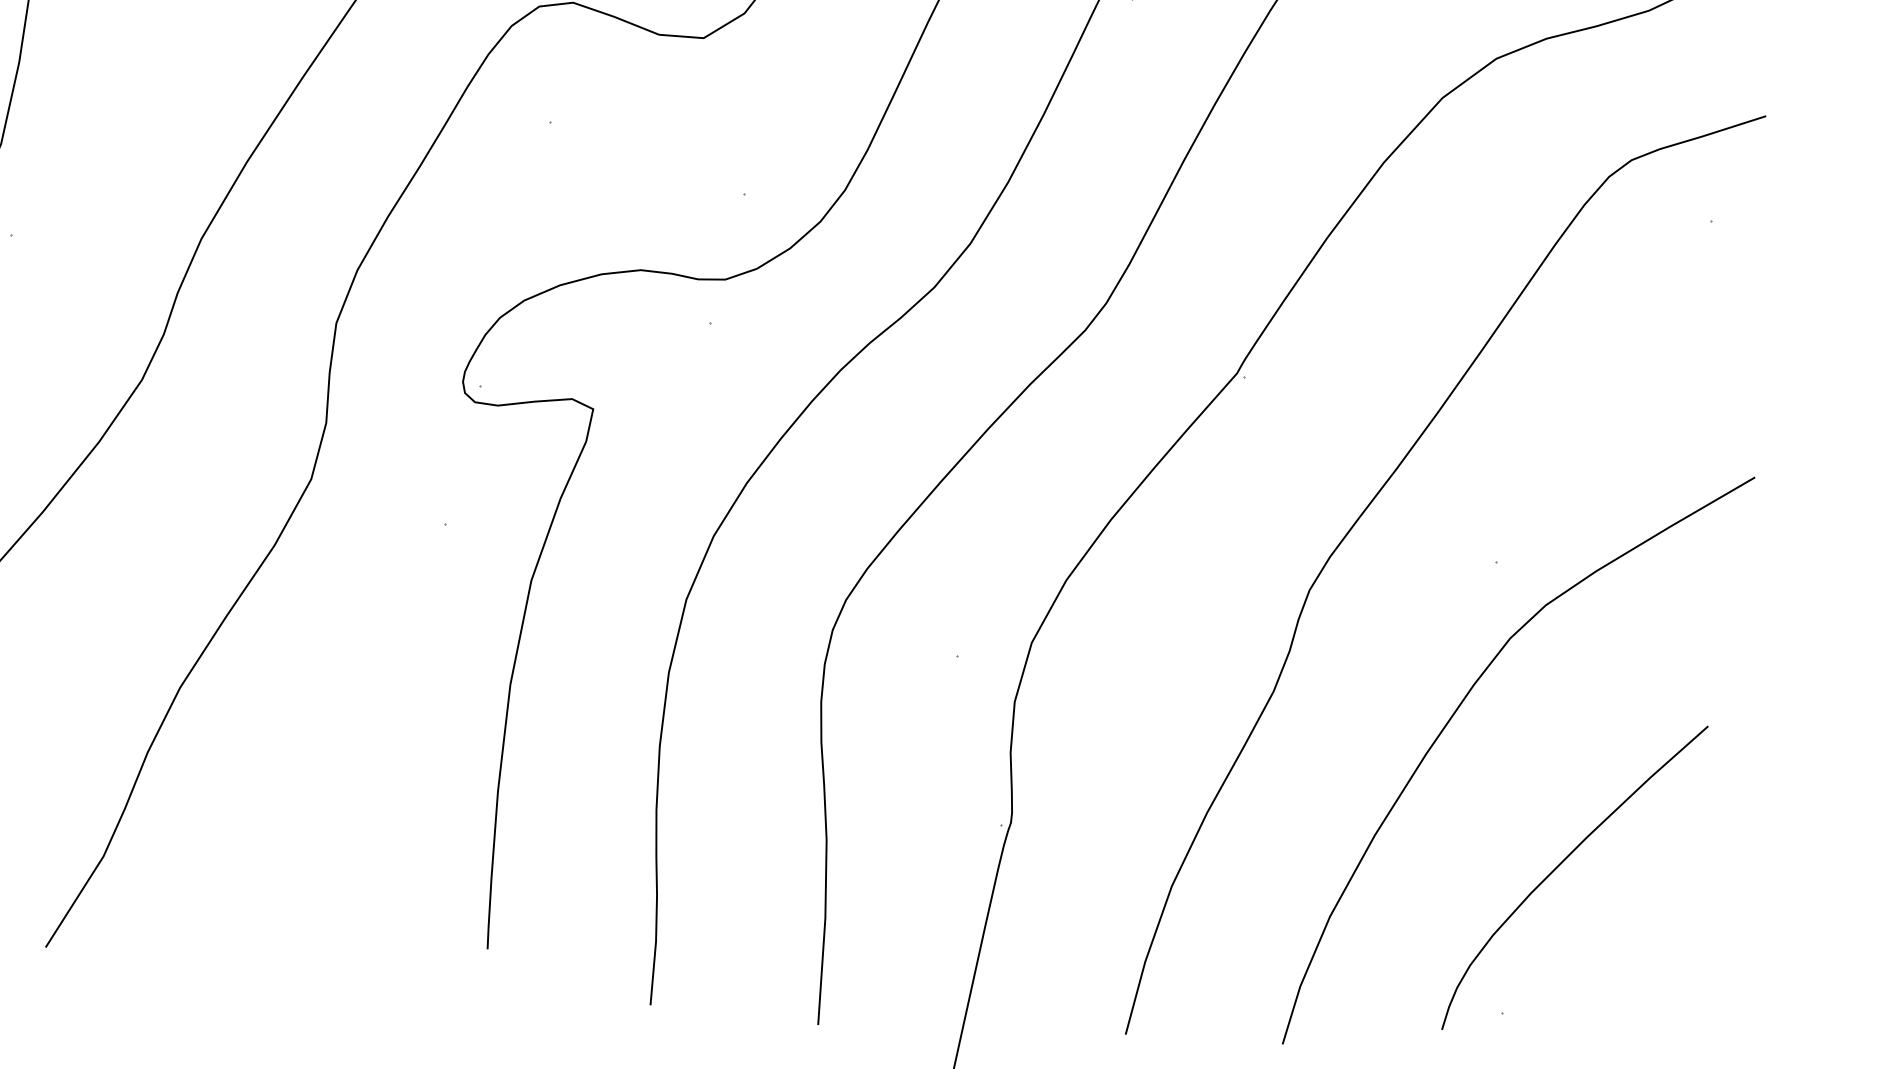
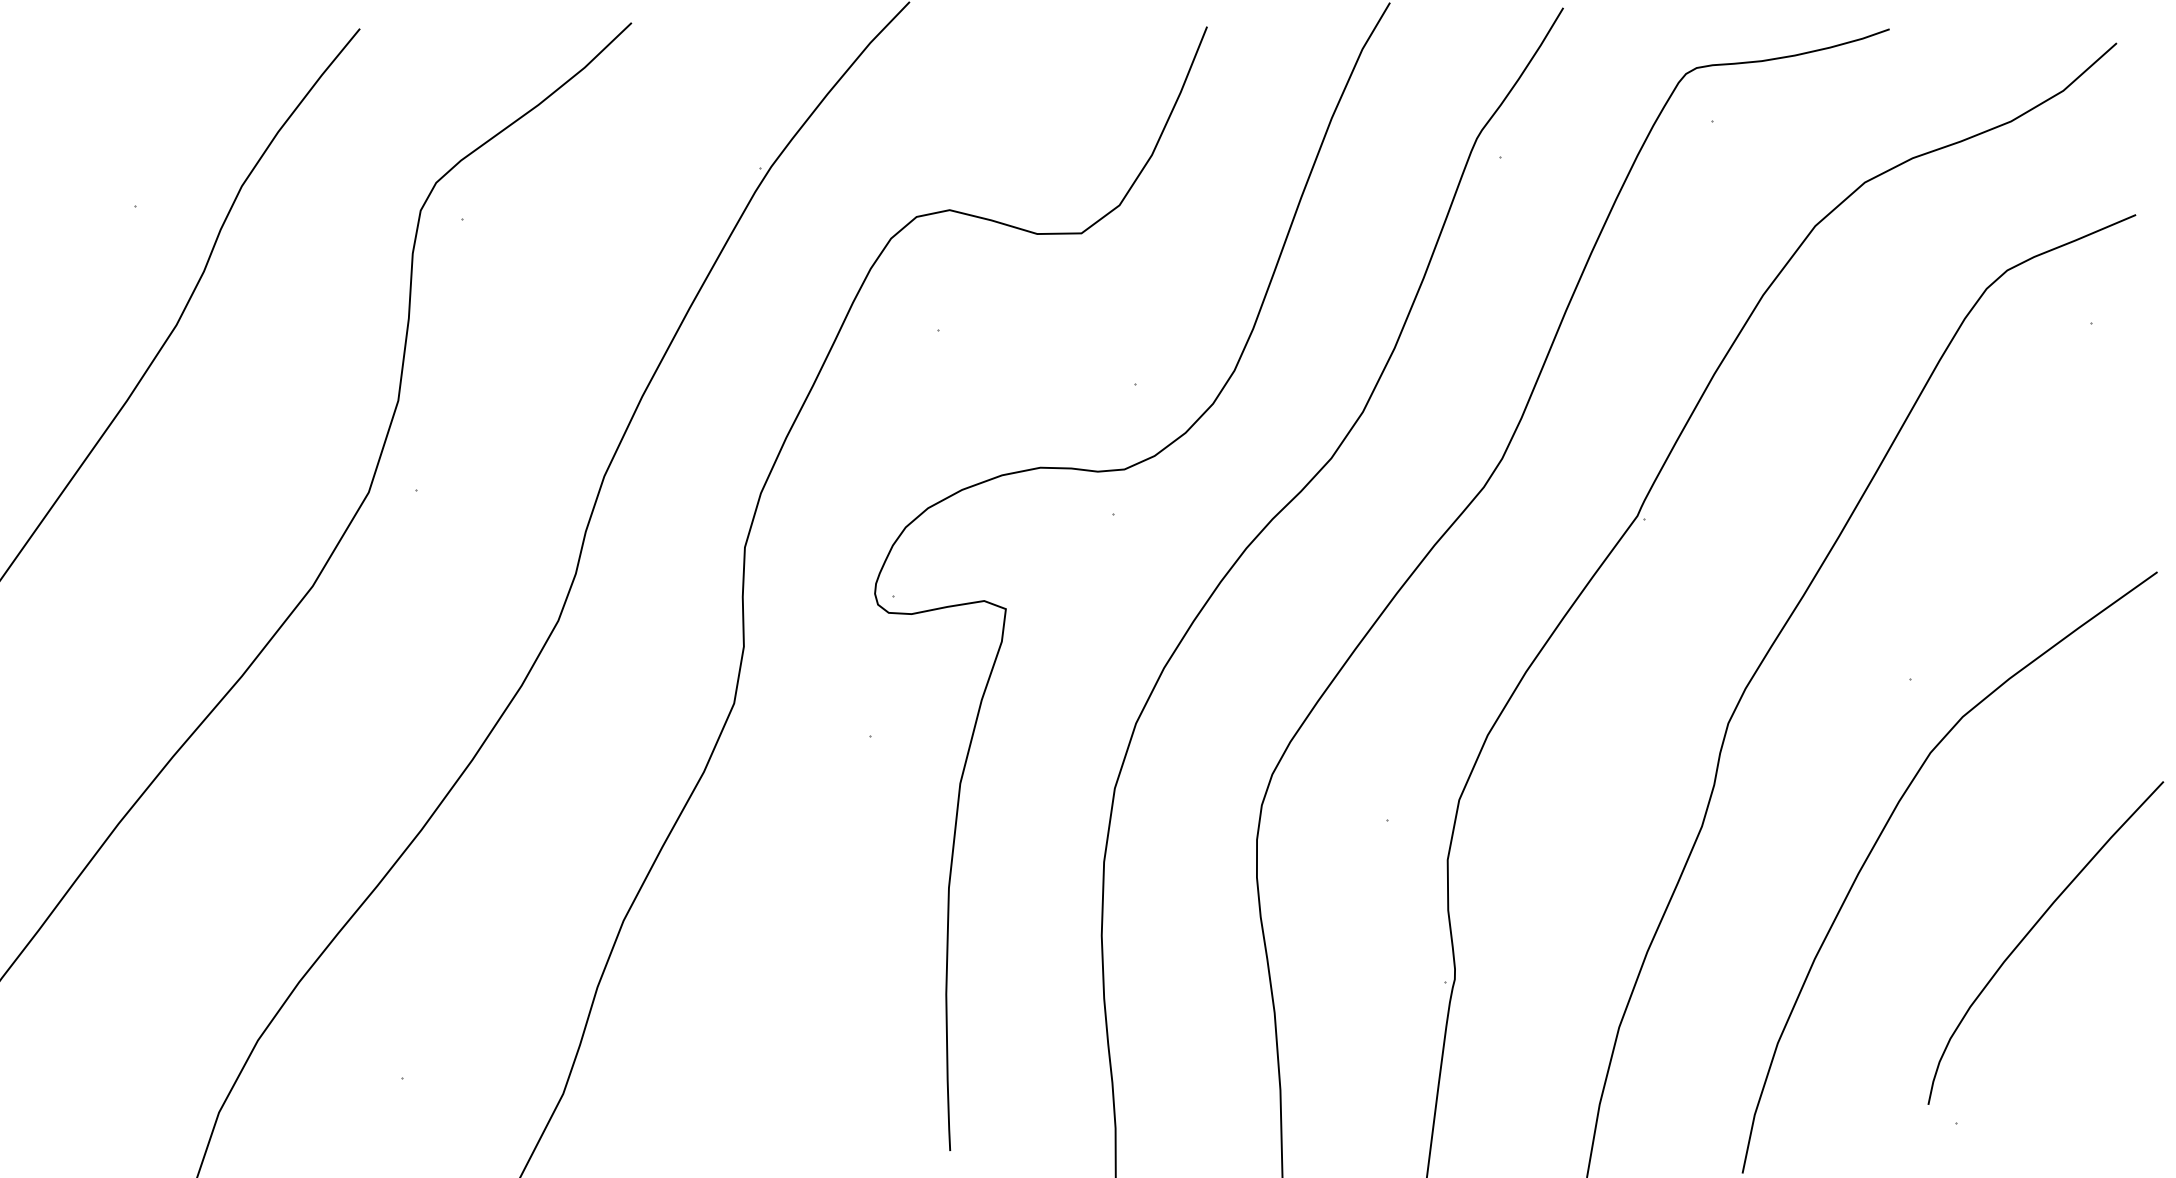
curve: (1559, 866) -> (2029, 933), moved

